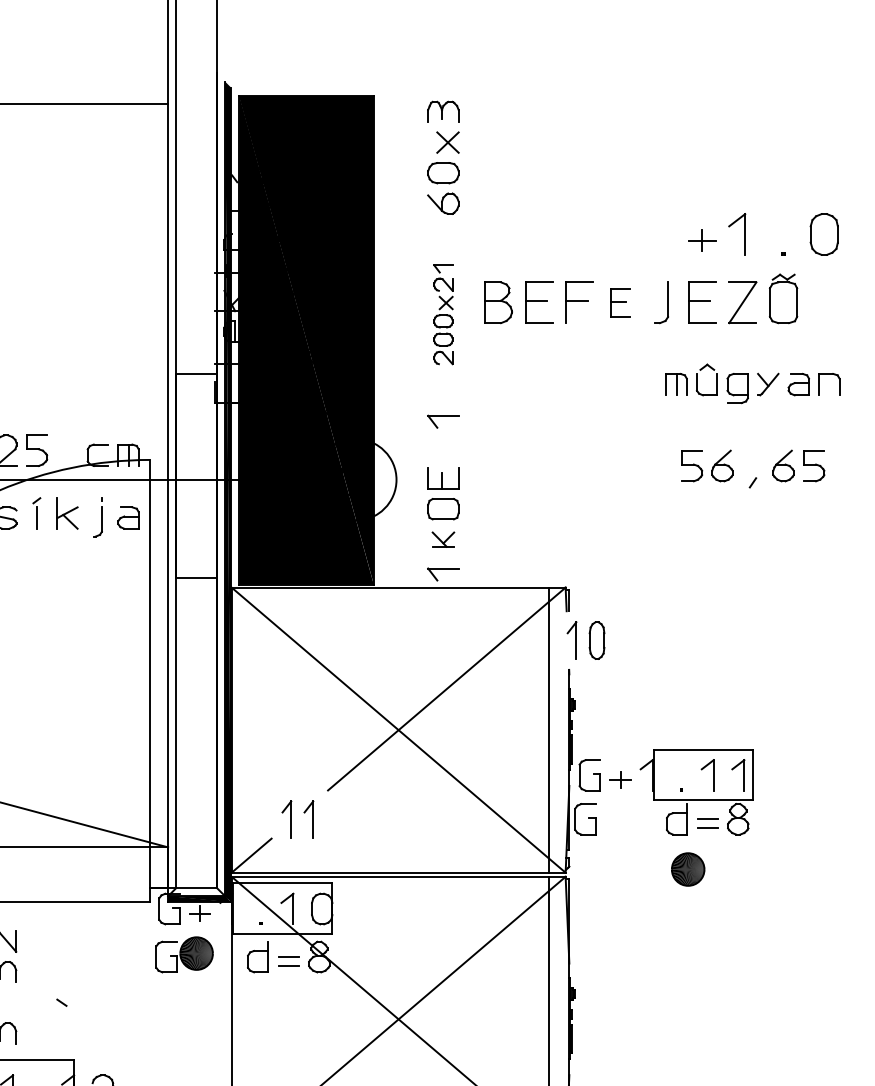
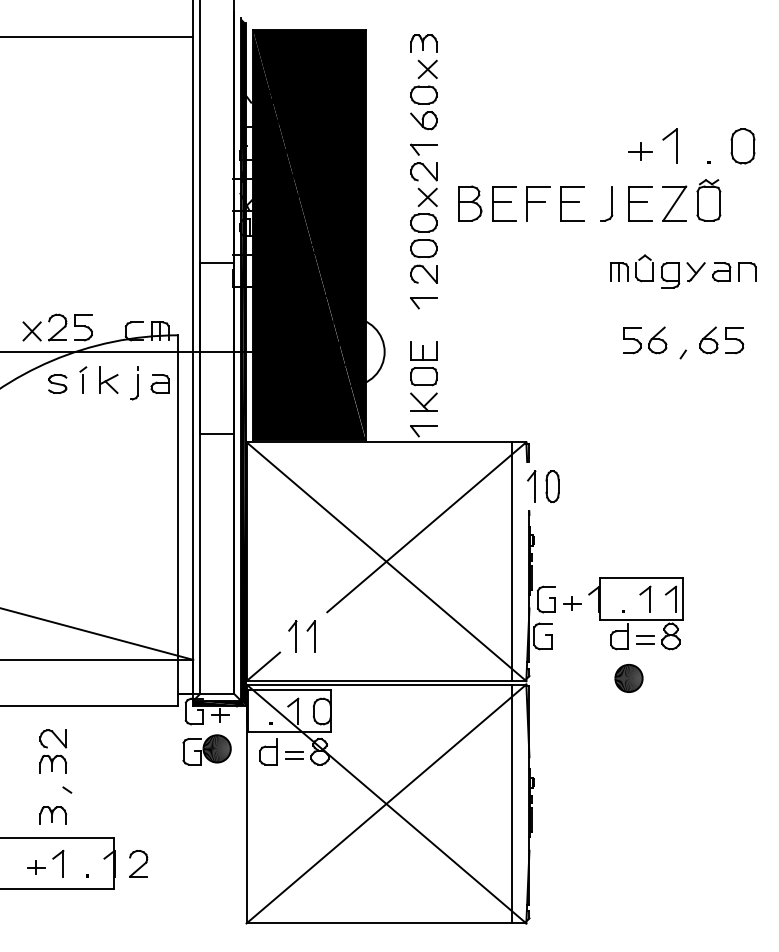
part: (620, 302) -> (572, 203), size x1.43
part: (442, 314) -> (423, 213), size x1.67
part: (442, 538) -> (423, 401), size x1.43
line: (62, 1002) -> (67, 789), moved

